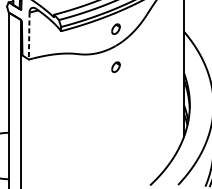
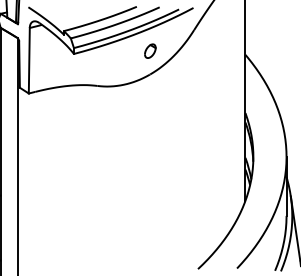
line: (29, 35) -> (29, 60), dashed -> solid
part: (116, 66) -> (150, 103), removed

